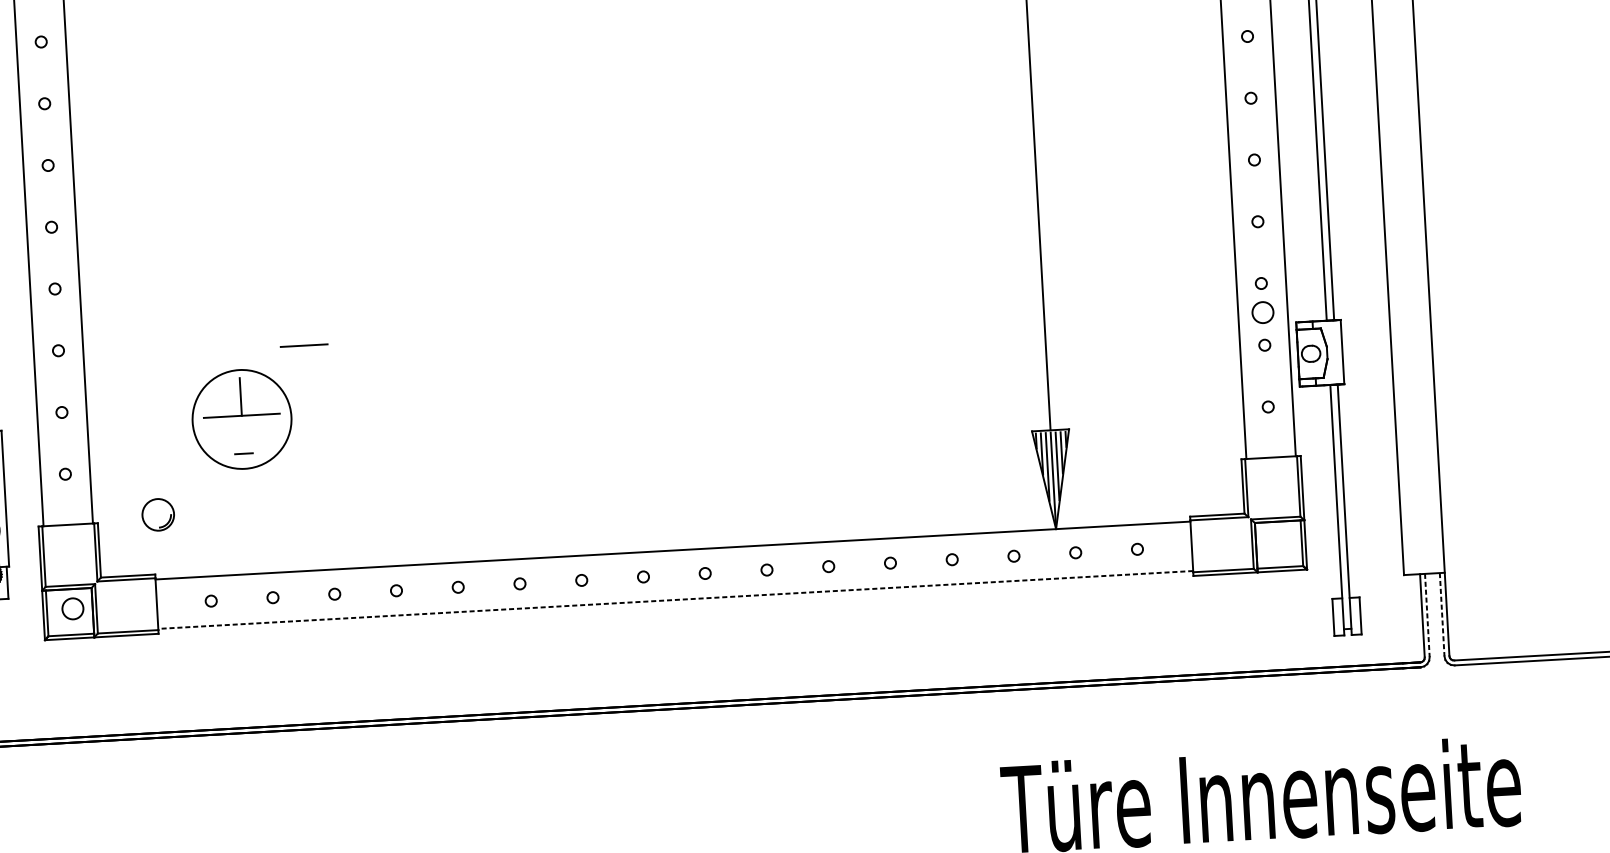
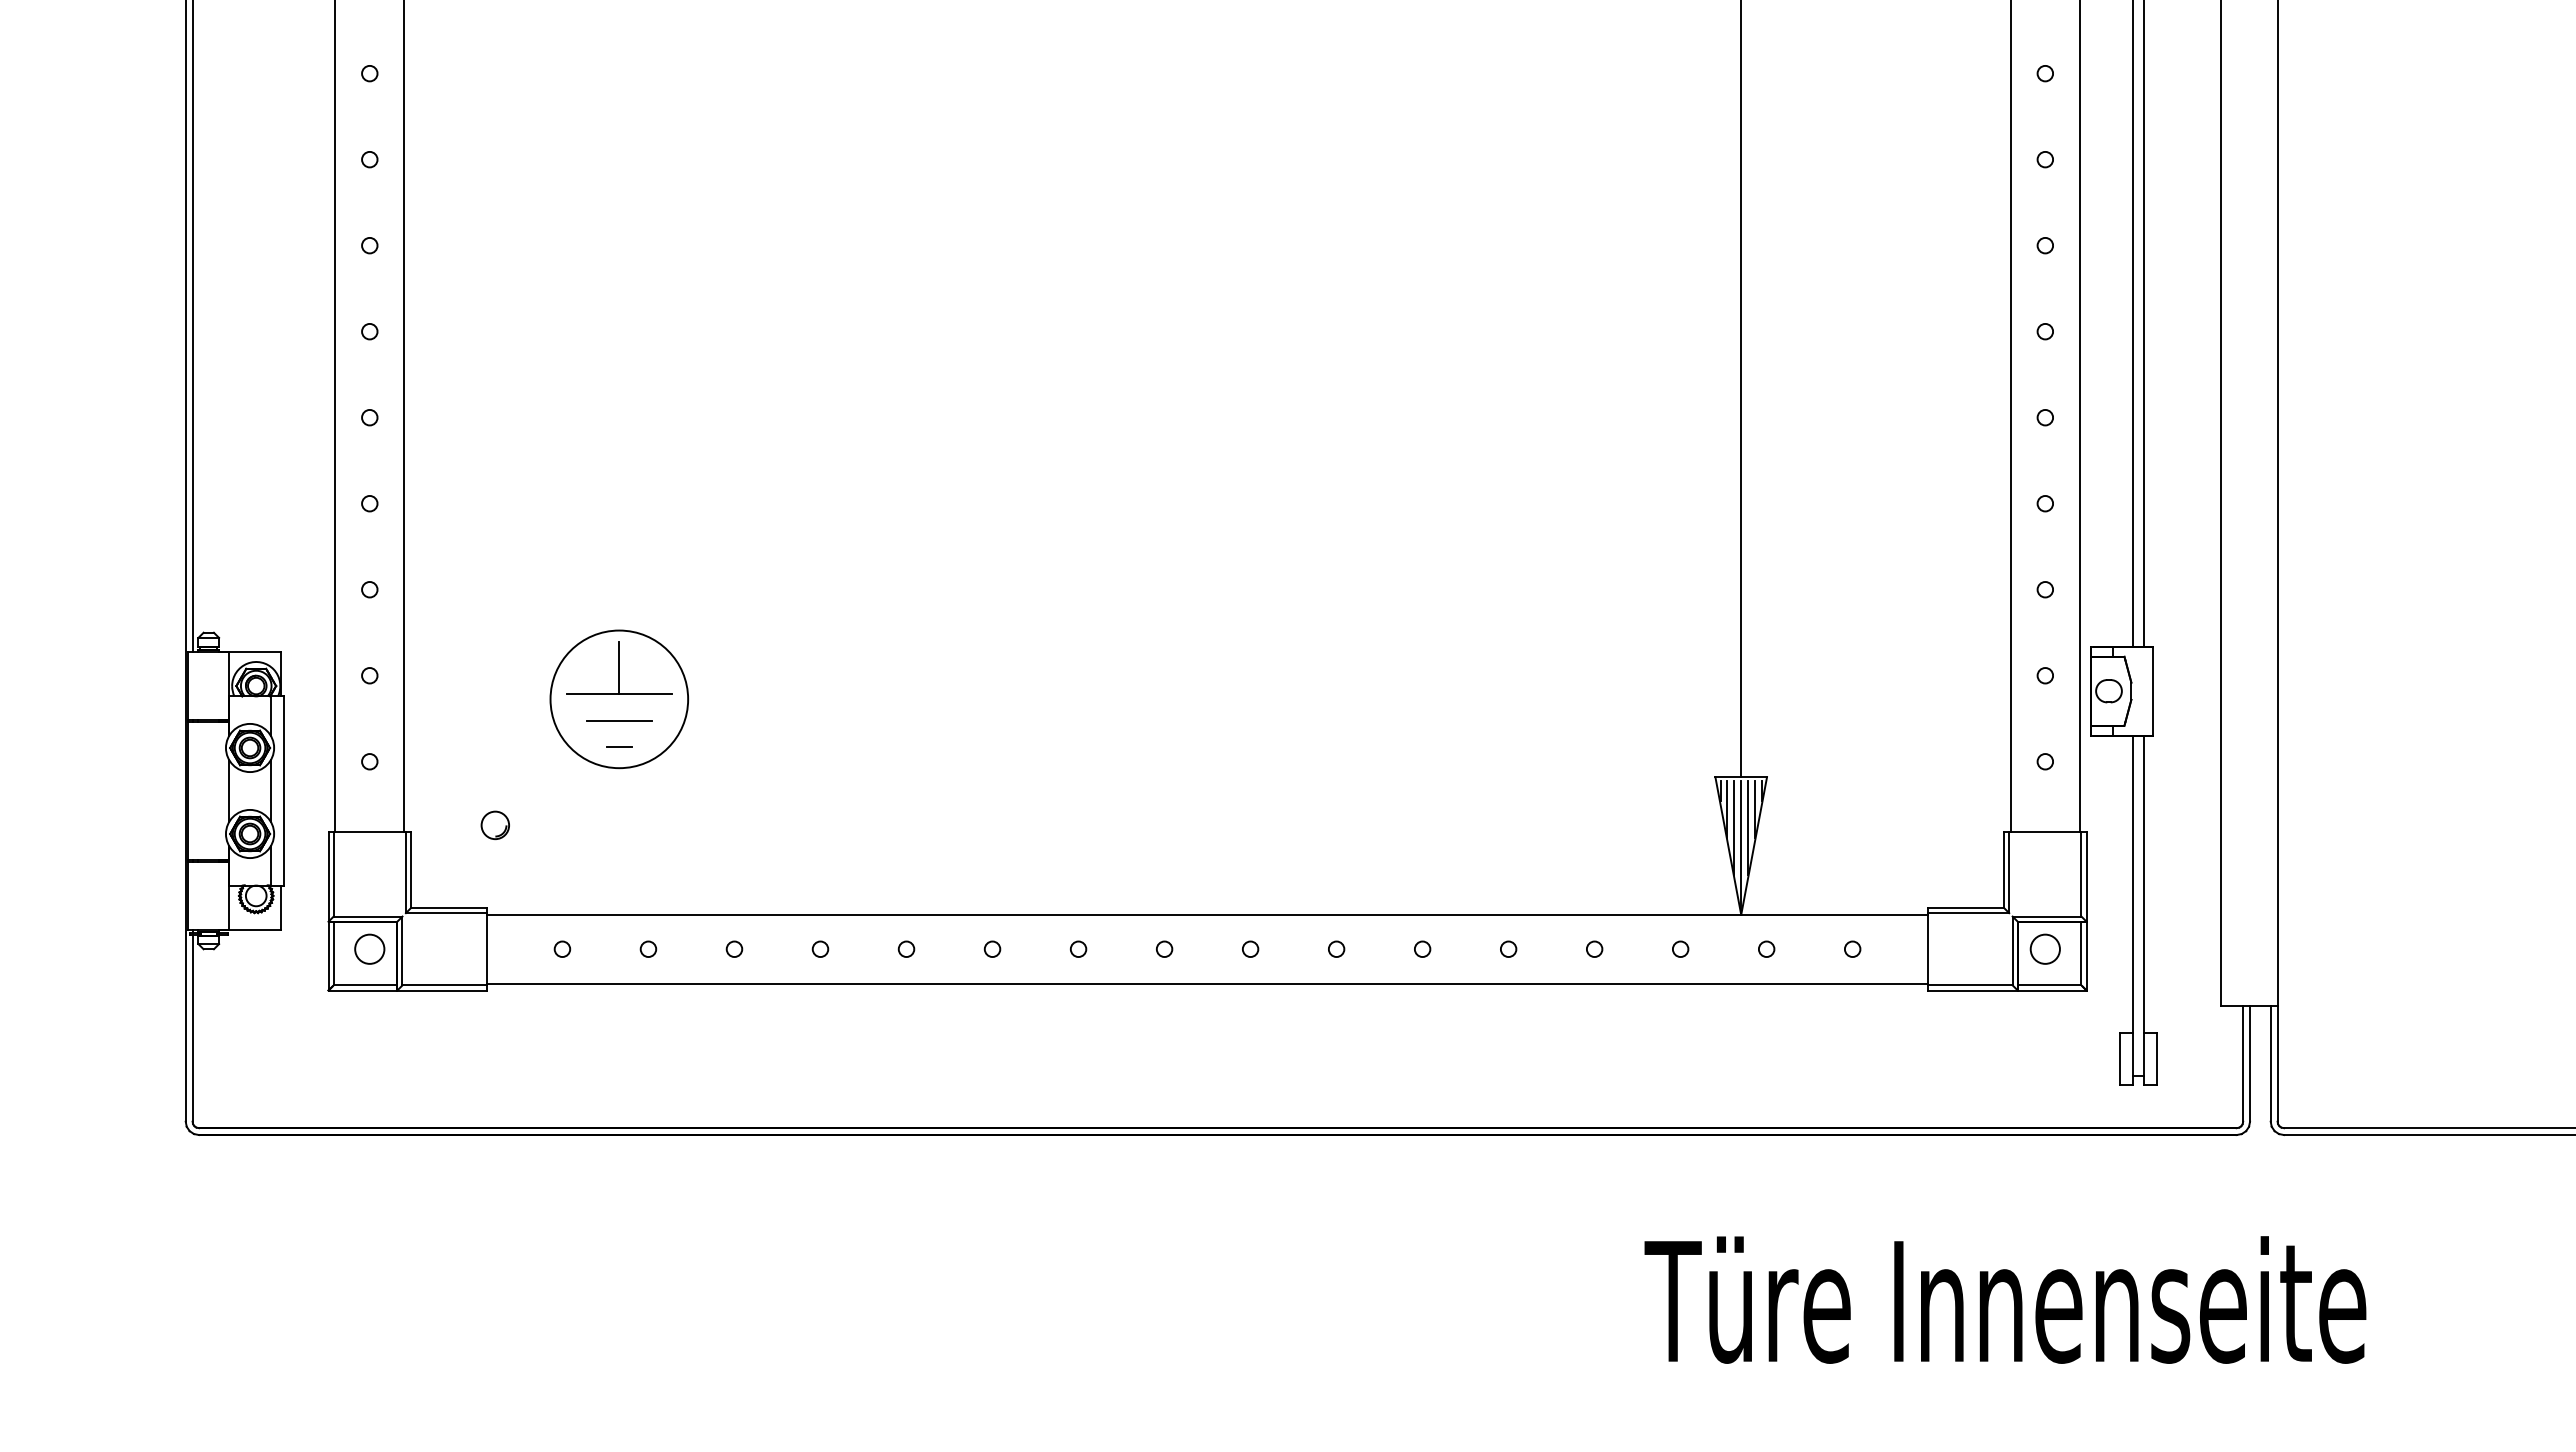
circle: (1262, 312) -> (2044, 948), moved
line: (304, 345) -> (619, 720), moved
part: (157, 515) -> (494, 825), size x0.62
line: (675, 599) -> (1207, 983), dashed -> solid
line: (1442, 614) -> (2270, 1063), dashed -> solid
line: (1427, 615) -> (2250, 1063), dashed -> solid

